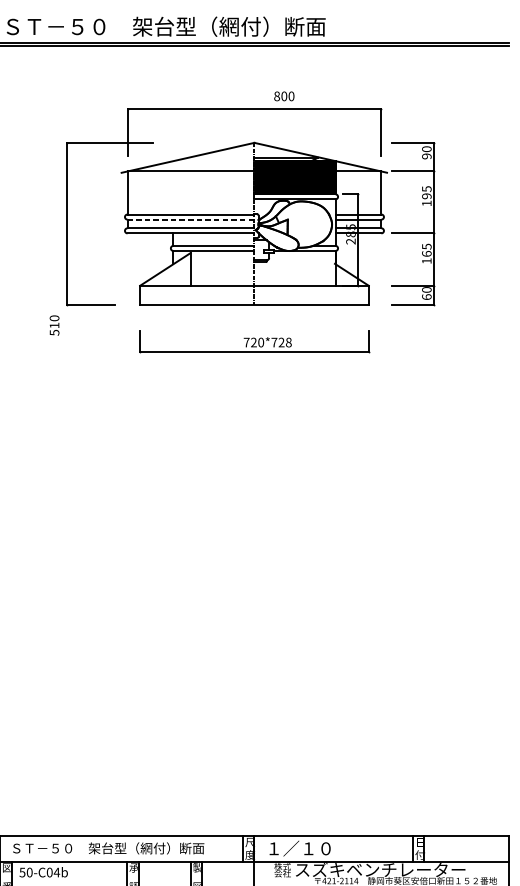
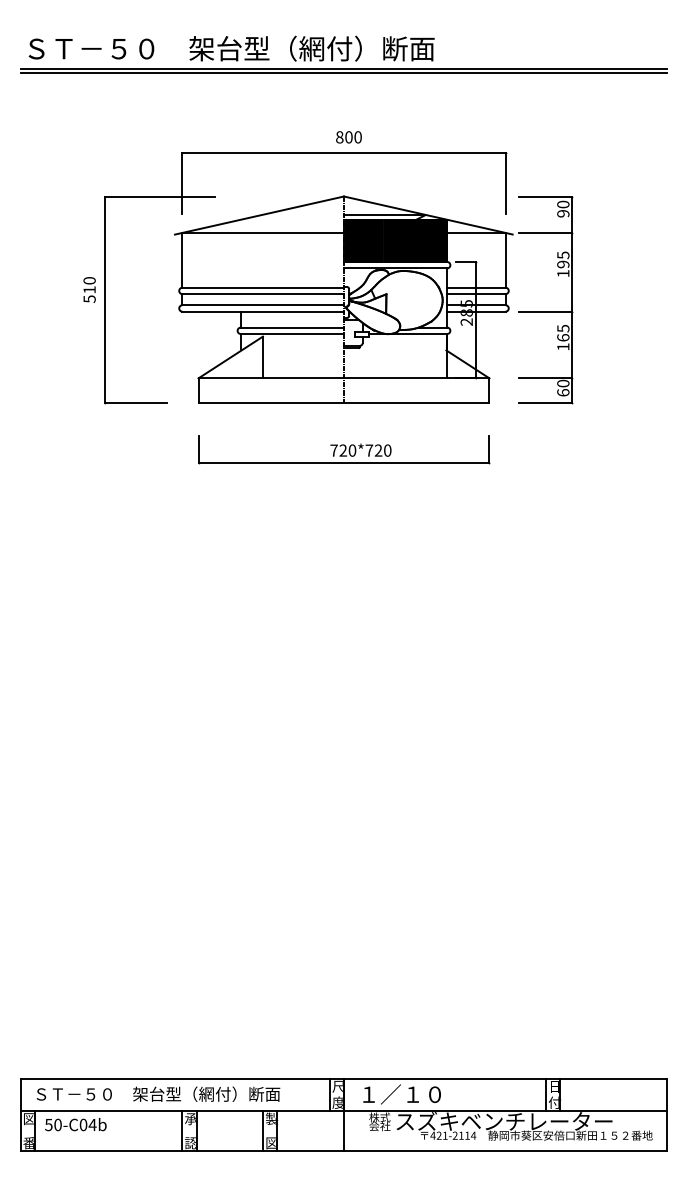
text: (283, 96) -> (348, 137), moved
line: (191, 219) -> (263, 294), dashed -> solid
text: (54, 325) -> (89, 289), moved
text: (288, 342) -> (387, 450), 720*728 -> 720*720

